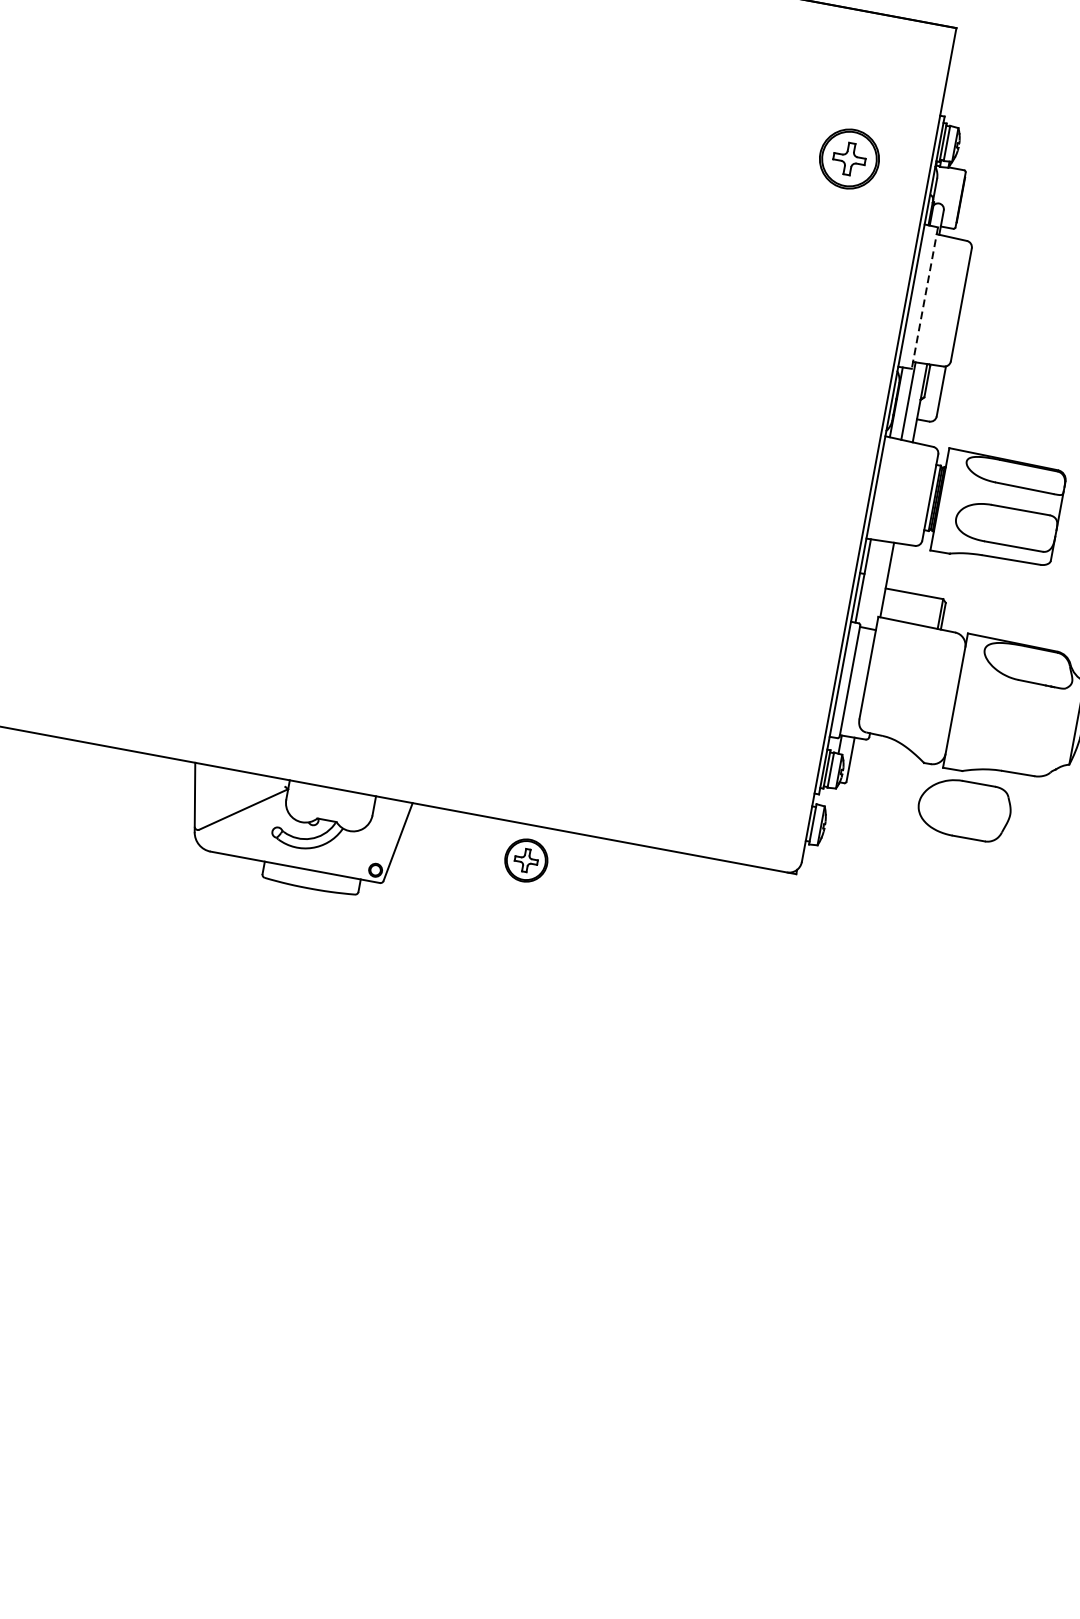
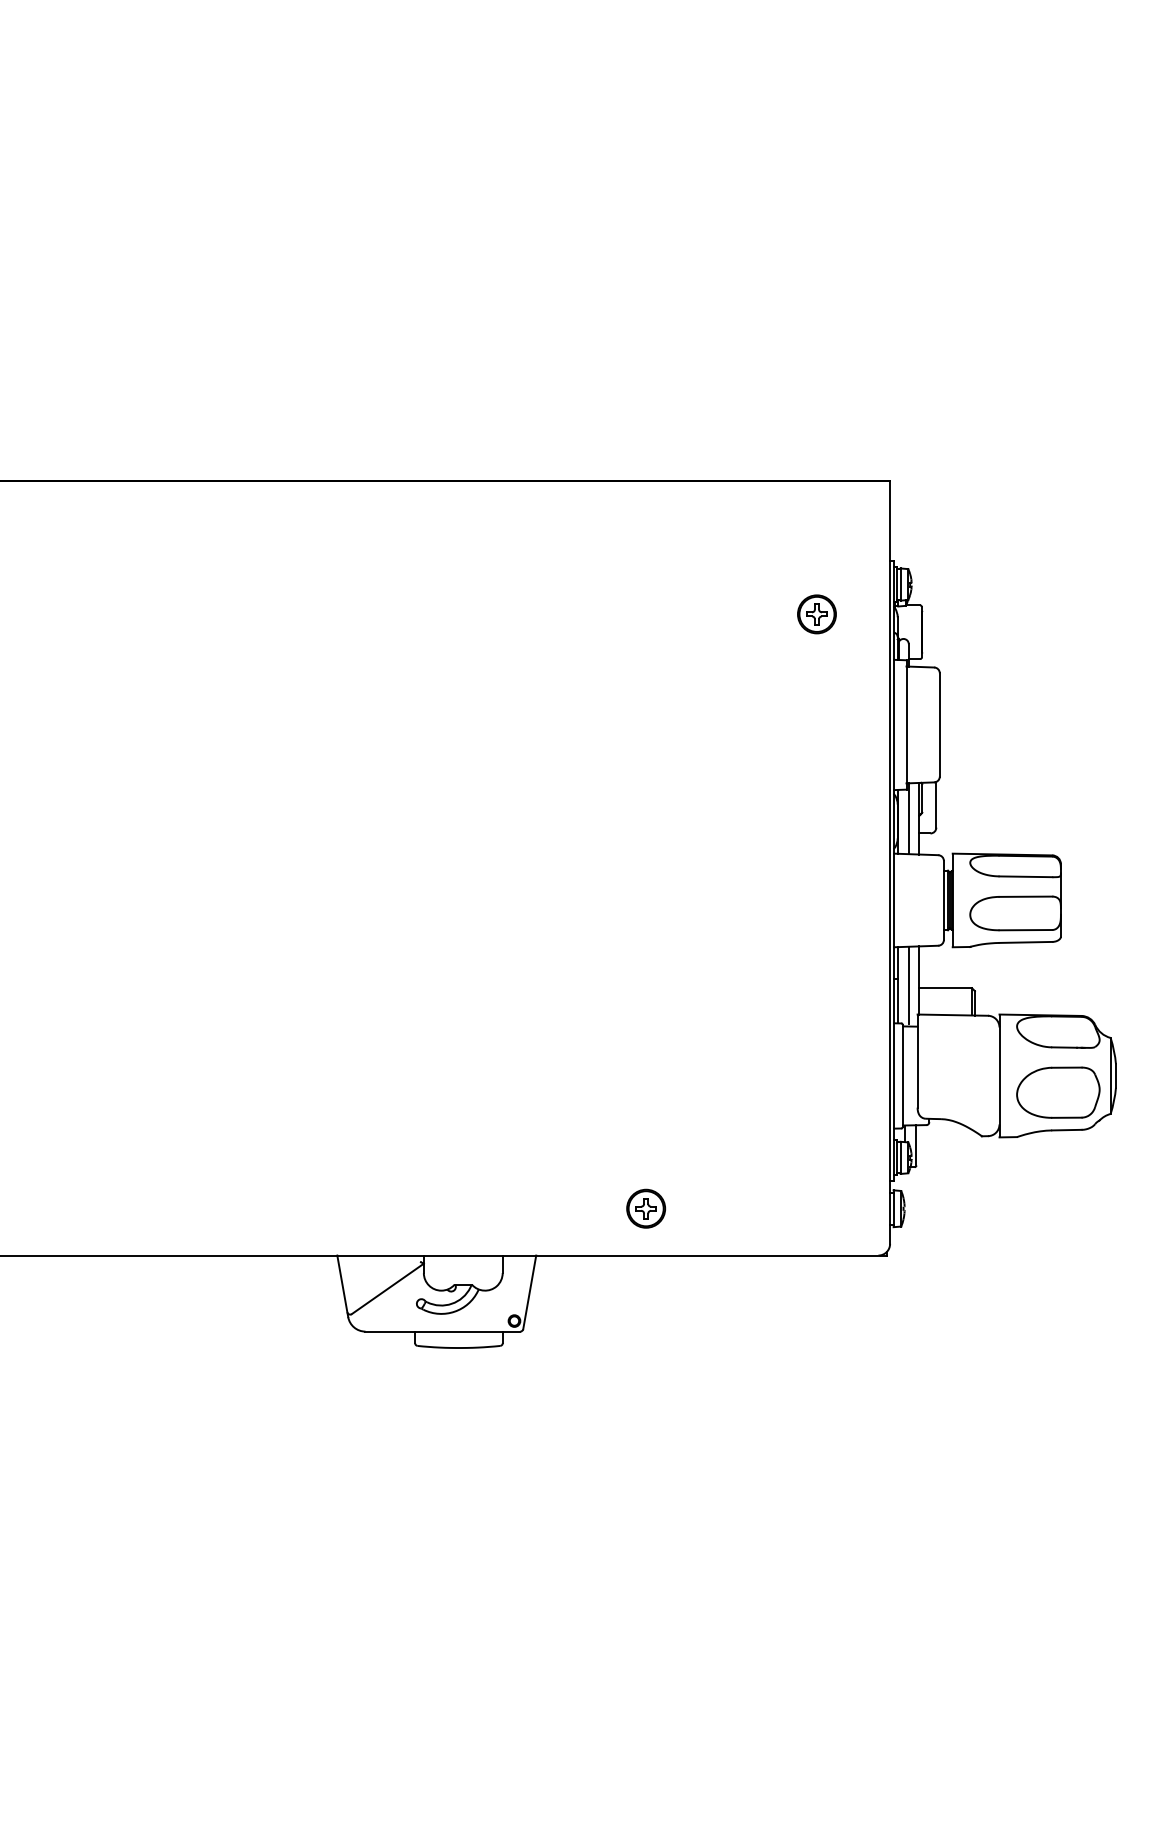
part: (848, 159) -> (816, 614), size x0.71
line: (925, 297) -> (906, 724), dashed -> solid
line: (874, 582) -> (908, 984), added
part: (964, 809) -> (1058, 1092), moved
part: (526, 860) -> (646, 1208), moved

